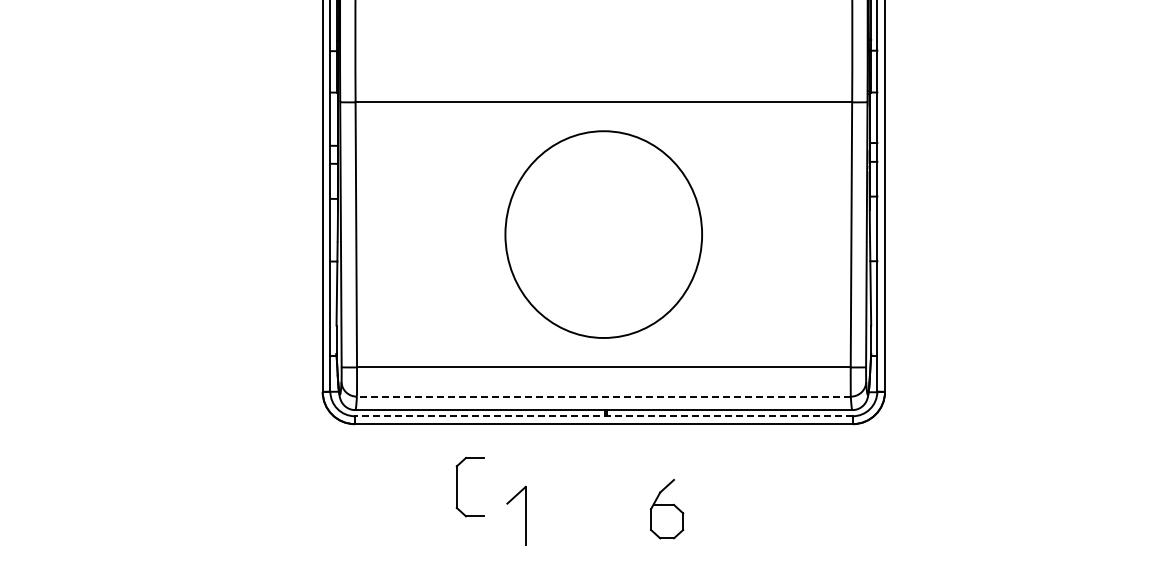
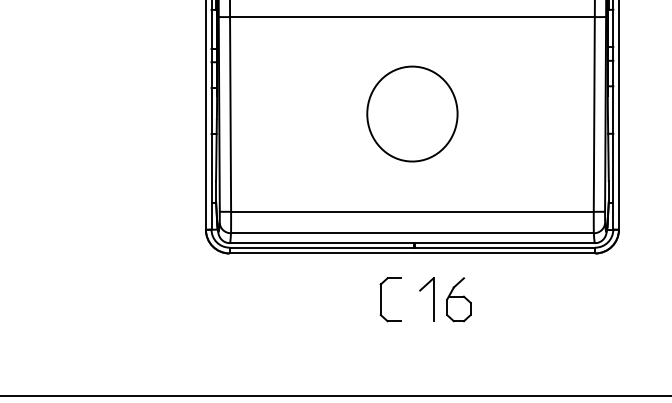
part: (603, 233) -> (412, 113), size x0.62
line: (603, 396) -> (412, 233), dashed -> solid
line: (603, 416) -> (412, 247), dashed -> solid
part: (457, 487) -> (381, 300), moved
part: (667, 509) -> (459, 300), moved
part: (525, 515) -> (433, 299), moved

